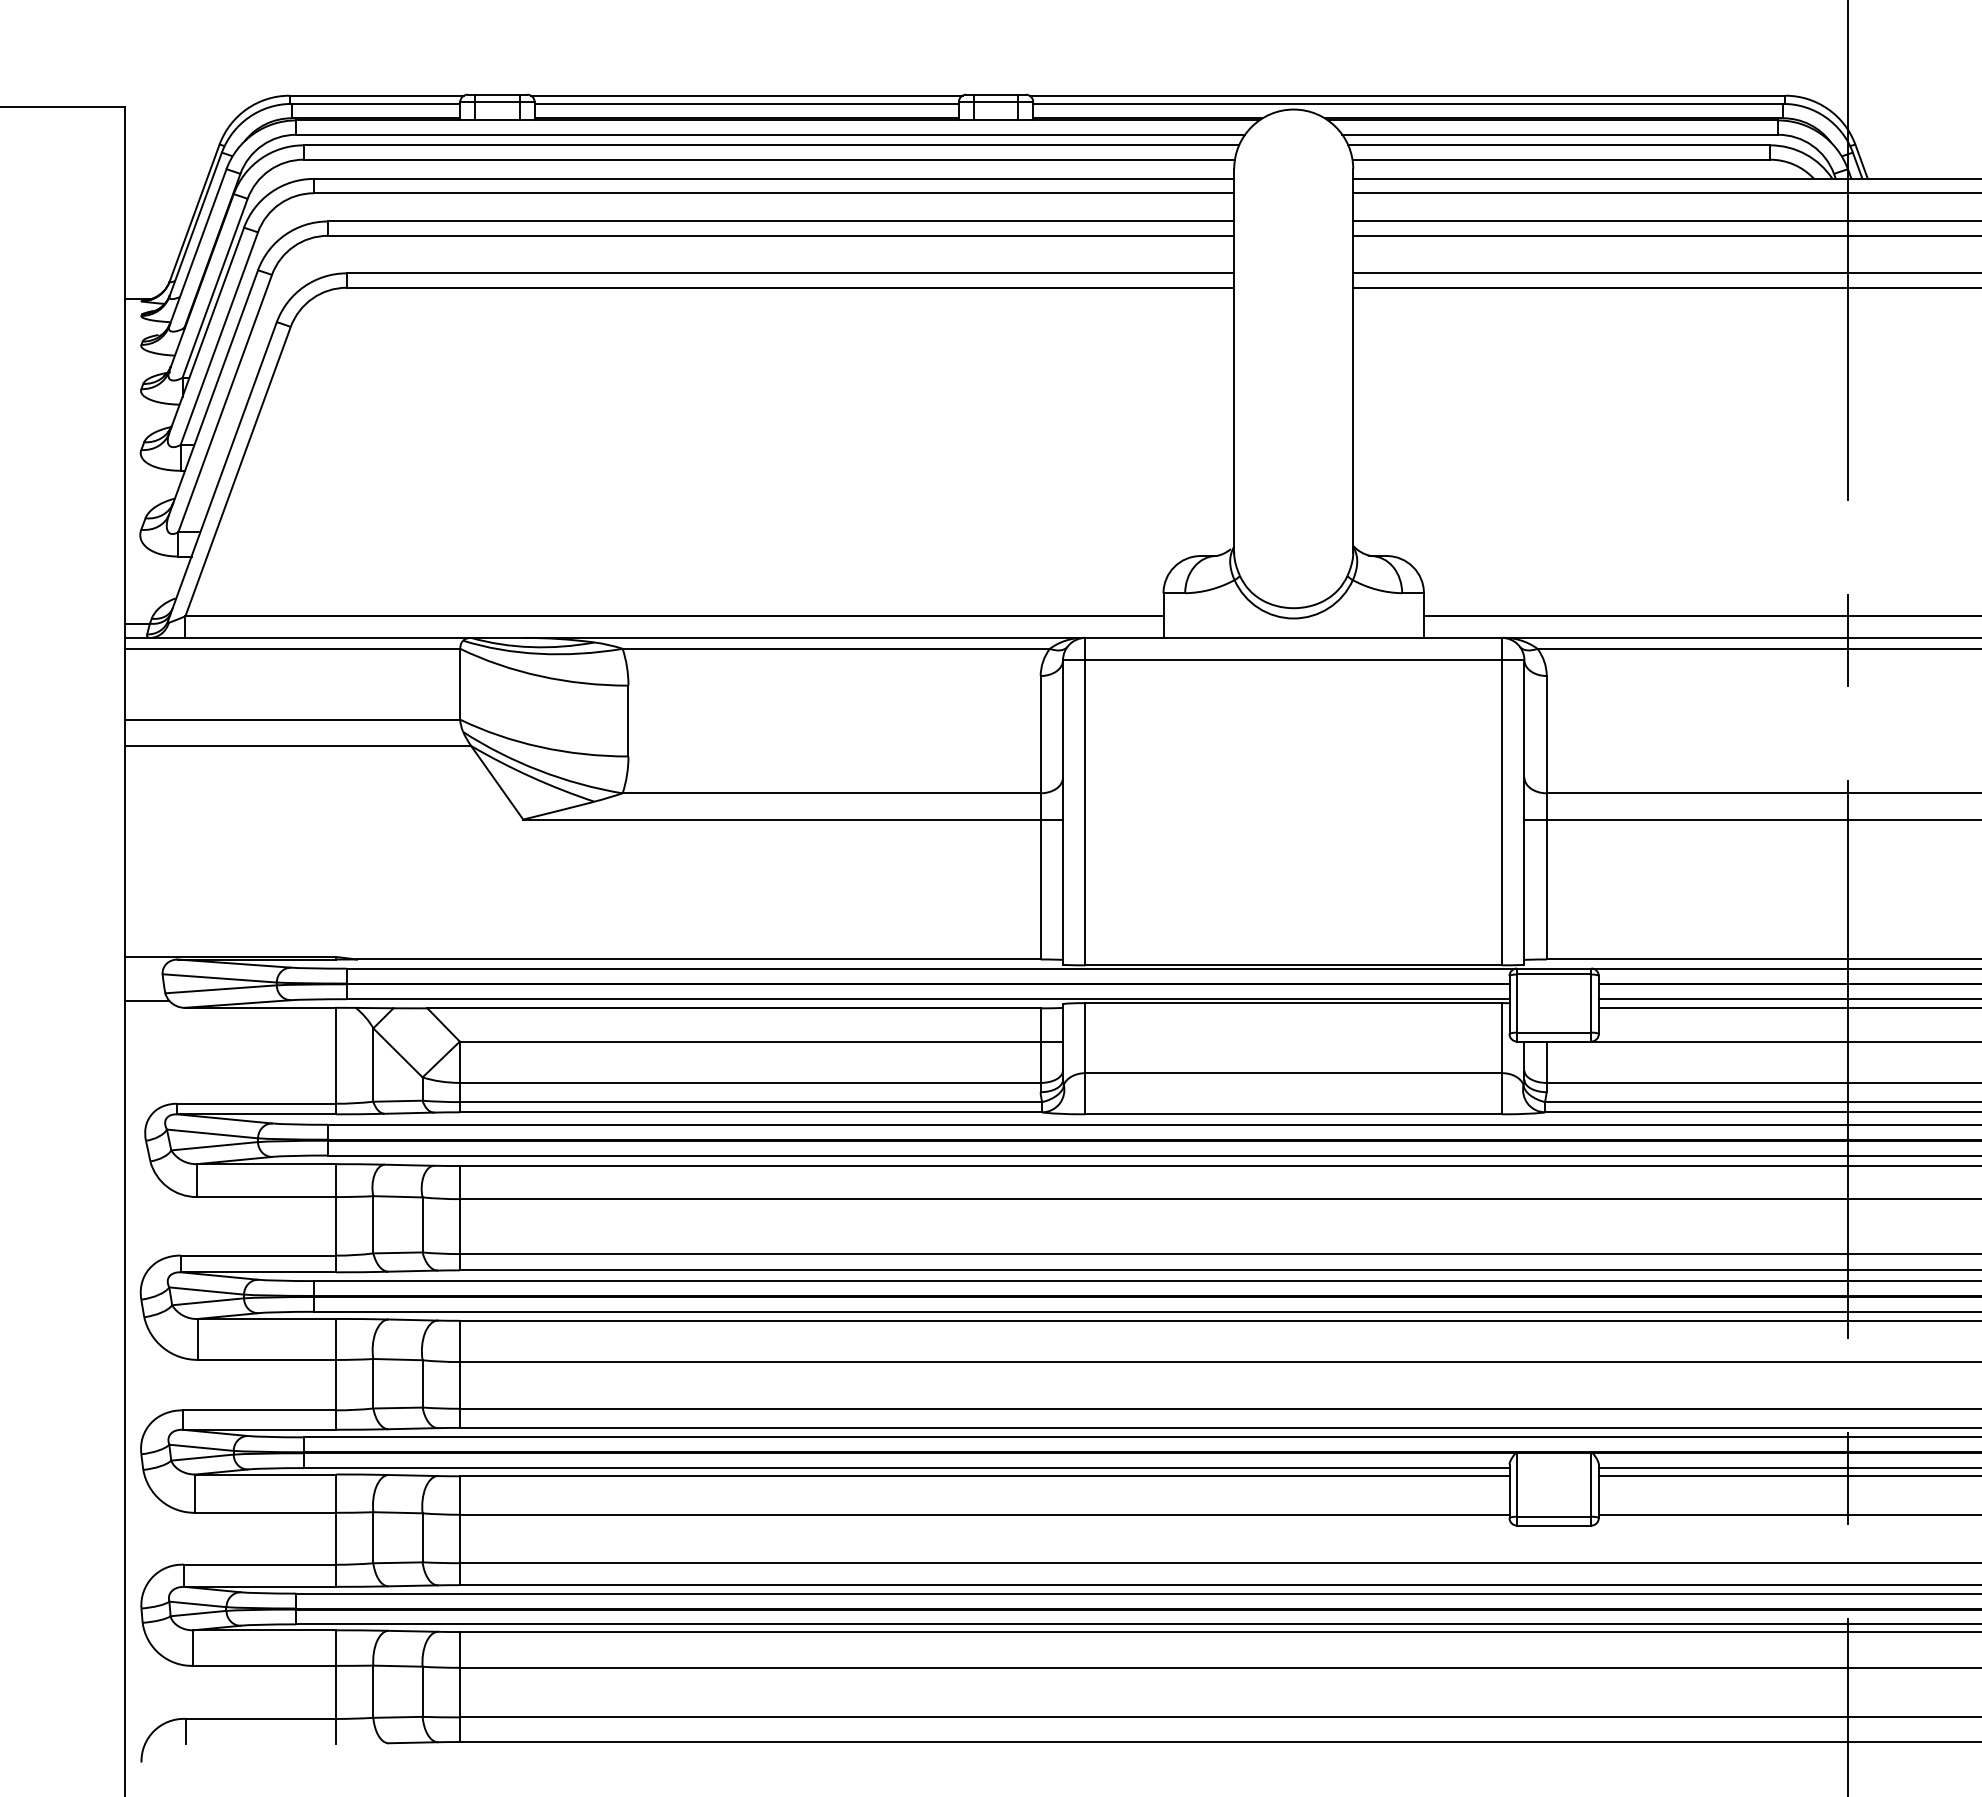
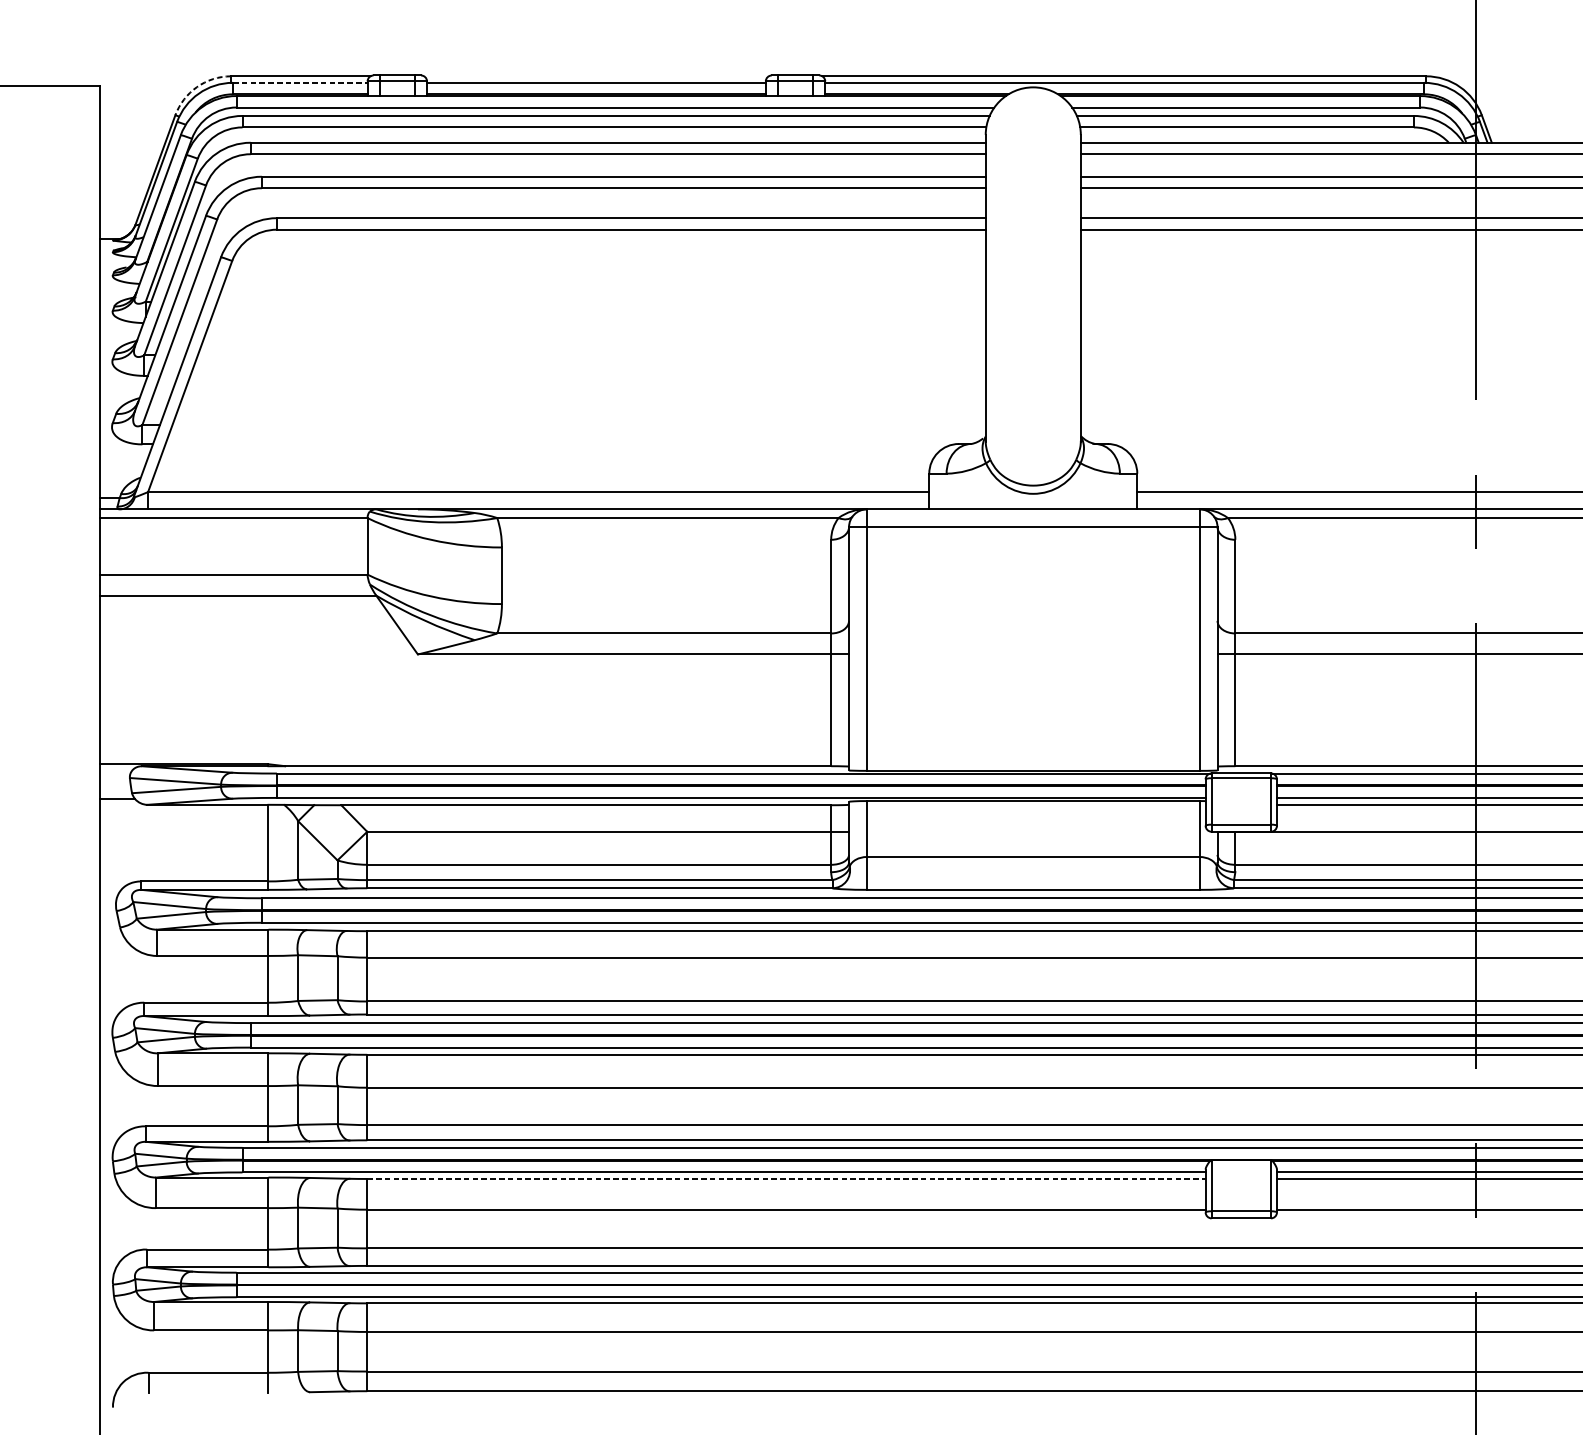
line: (746, 95) -> (596, 76), removed
line: (376, 103) -> (300, 82), solid -> dashed
arc: (246, 109) -> (196, 87), solid -> dashed
line: (984, 1476) -> (786, 1179), solid -> dashed

